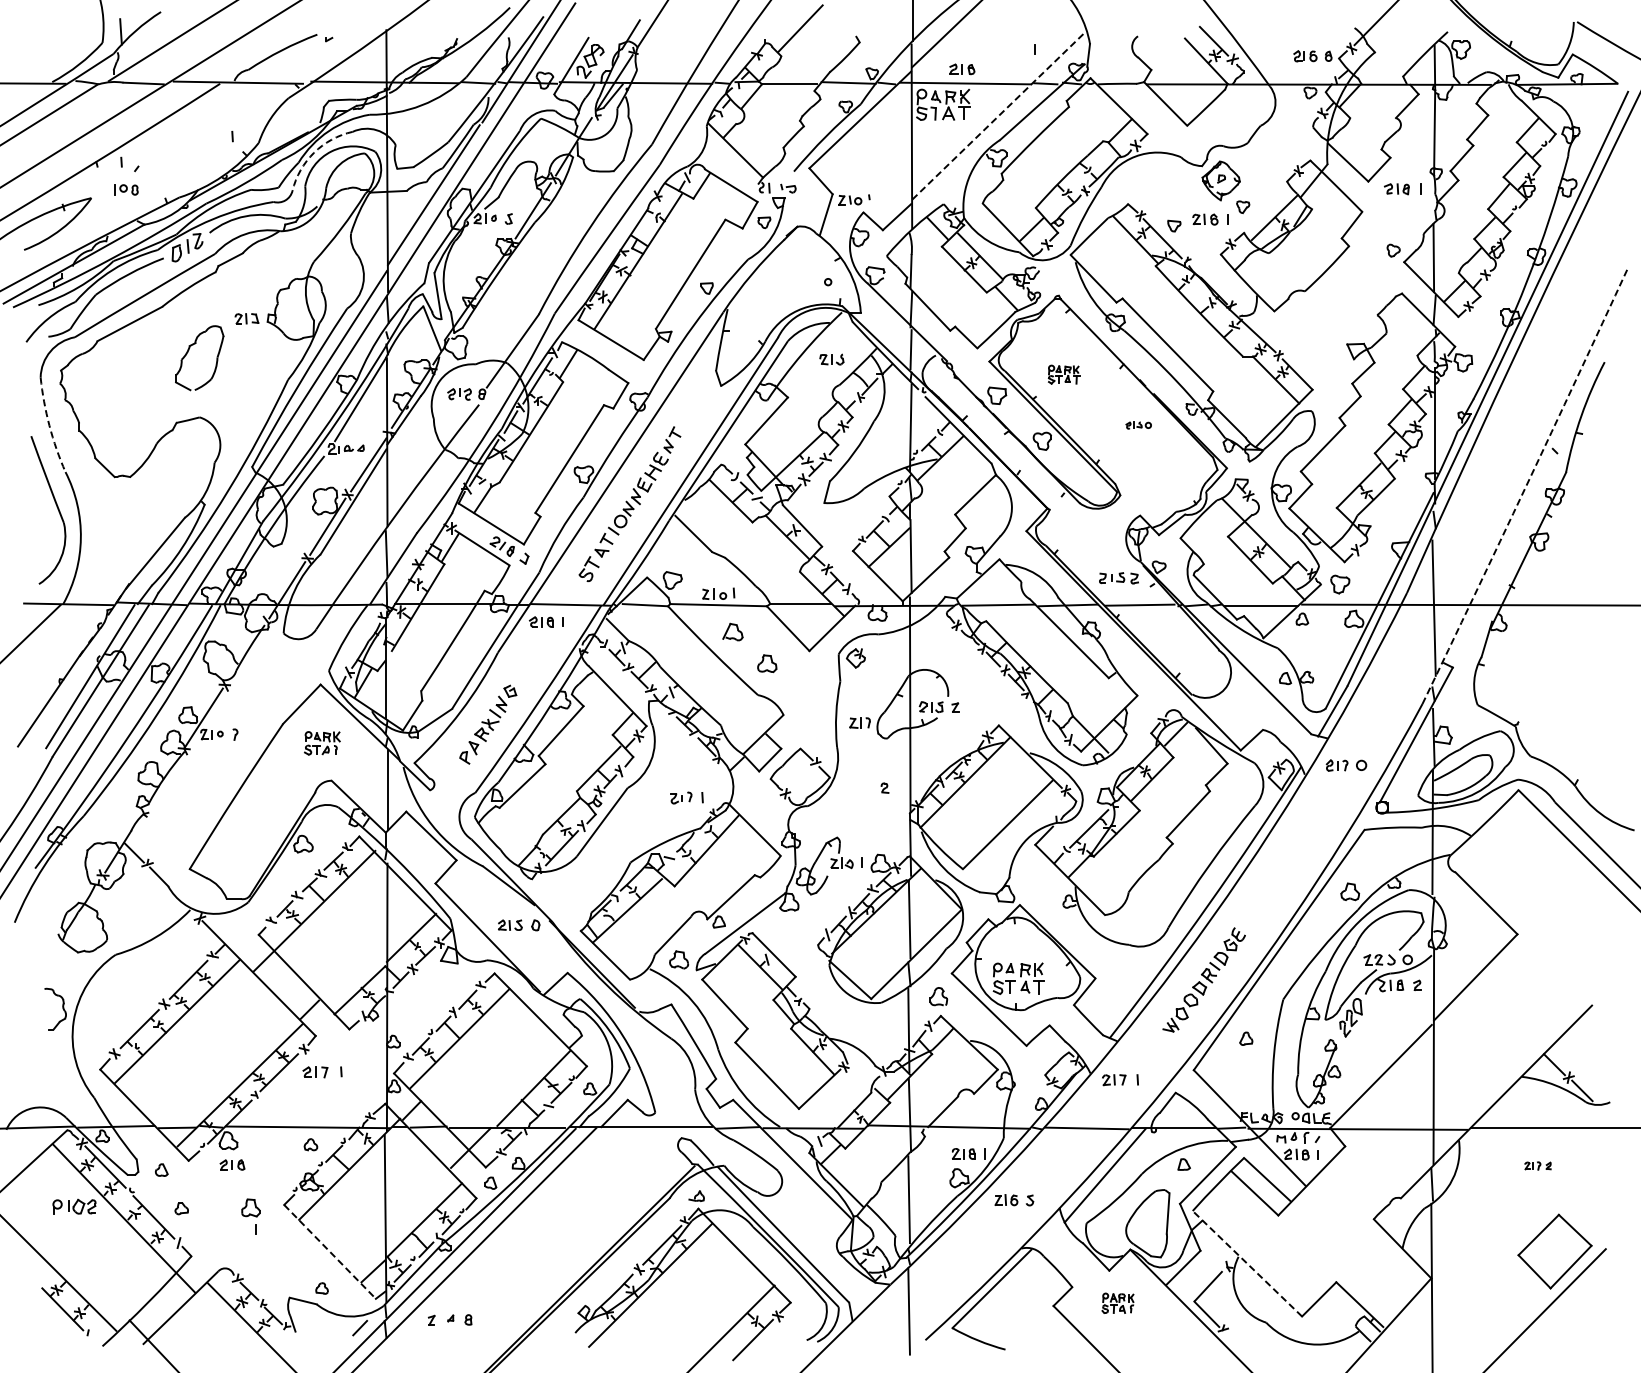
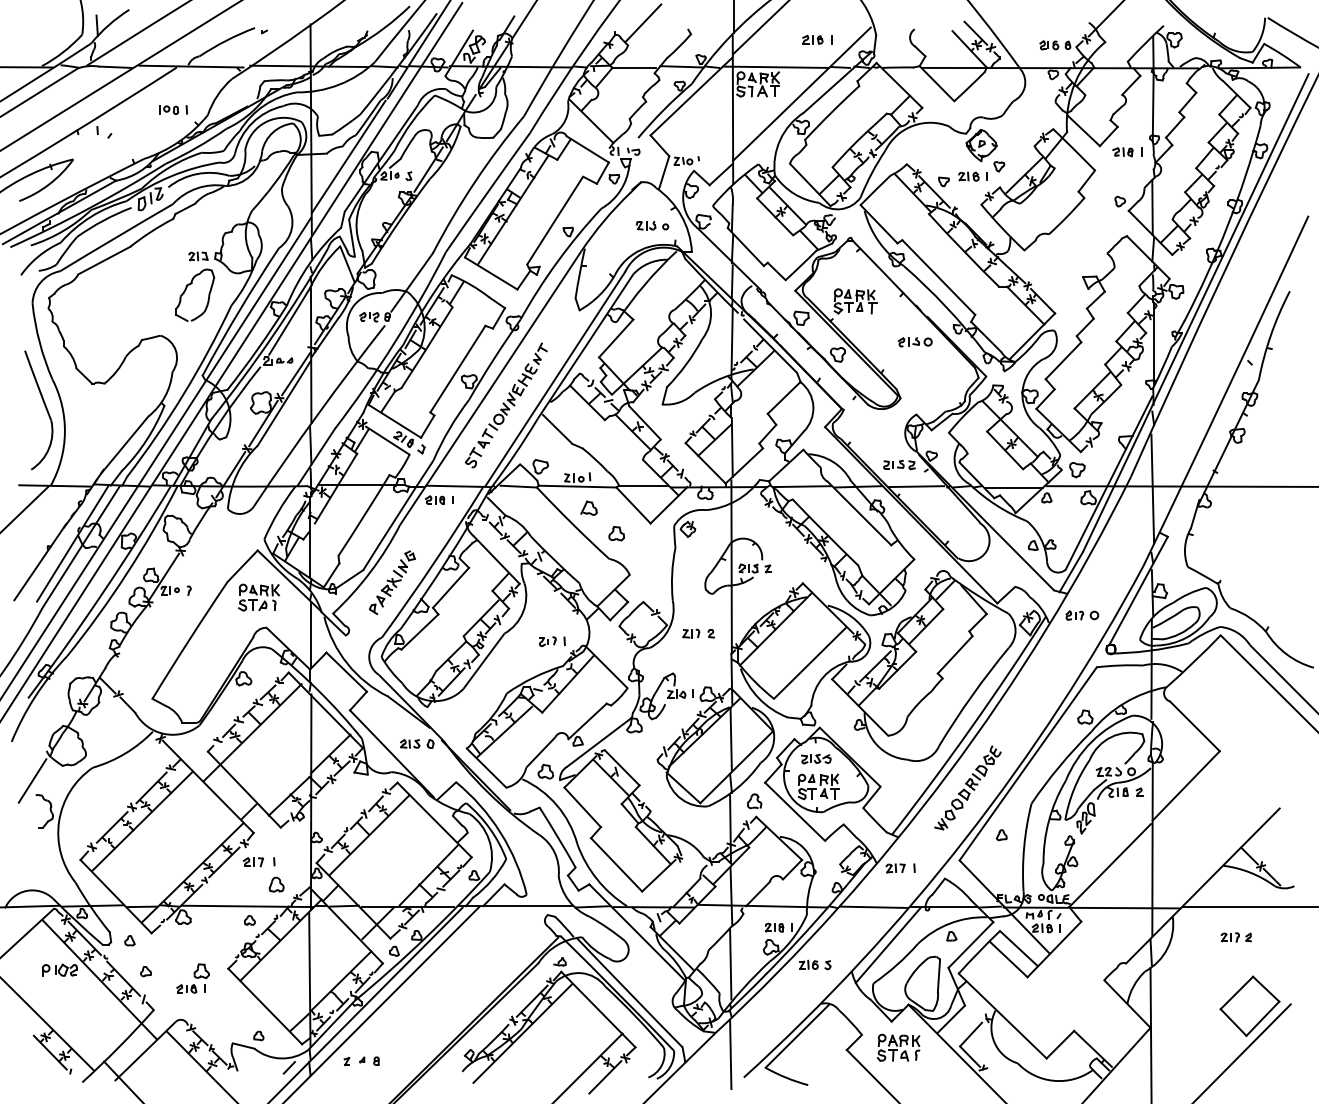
part: (962, 69) -> (813, 39), moved
line: (997, 117) -> (801, 94), dashed -> solid
arc: (314, 152) -> (252, 122), dashed -> solid
part: (126, 189) -> (169, 109), moved
part: (188, 352) -> (186, 290), moved
part: (831, 359) -> (645, 225), moved
part: (1064, 374) -> (855, 301), size x1.67
arc: (49, 425) -> (39, 342), dashed -> solid
part: (1138, 425) -> (915, 342), size x1.67
arc: (1526, 486) -> (1227, 391), dashed -> solid
part: (859, 722) -> (690, 633), moved
part: (322, 743) -> (259, 597), size x1.43
part: (1015, 943) -> (816, 758), added
line: (40, 971) -> (32, 781), added
part: (343, 1099) -> (276, 884), added
part: (232, 1164) -> (186, 988), moved
part: (1537, 1165) -> (1235, 937), size x1.43
line: (330, 1251) -> (265, 1006), dashed -> solid
line: (1247, 1263) -> (1002, 1015), dashed -> solid
part: (1117, 1303) -> (898, 1048), size x1.67

